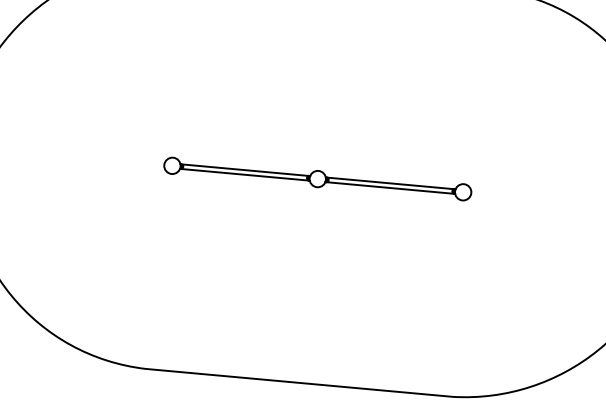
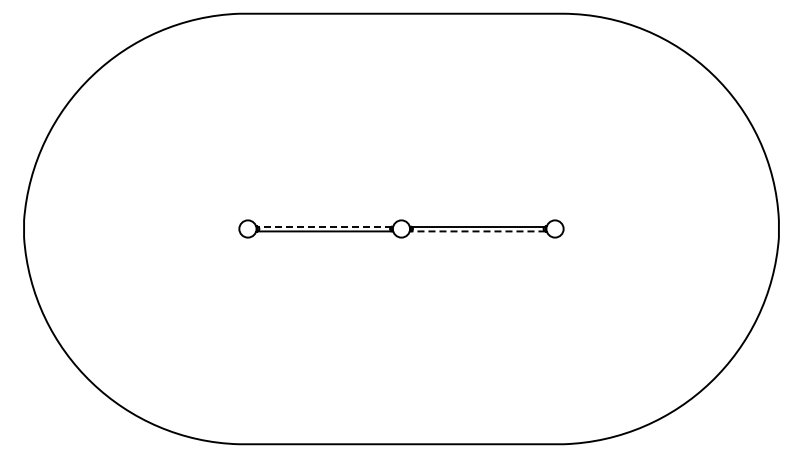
line: (245, 170) -> (324, 226), solid -> dashed
line: (389, 188) -> (477, 231), solid -> dashed

